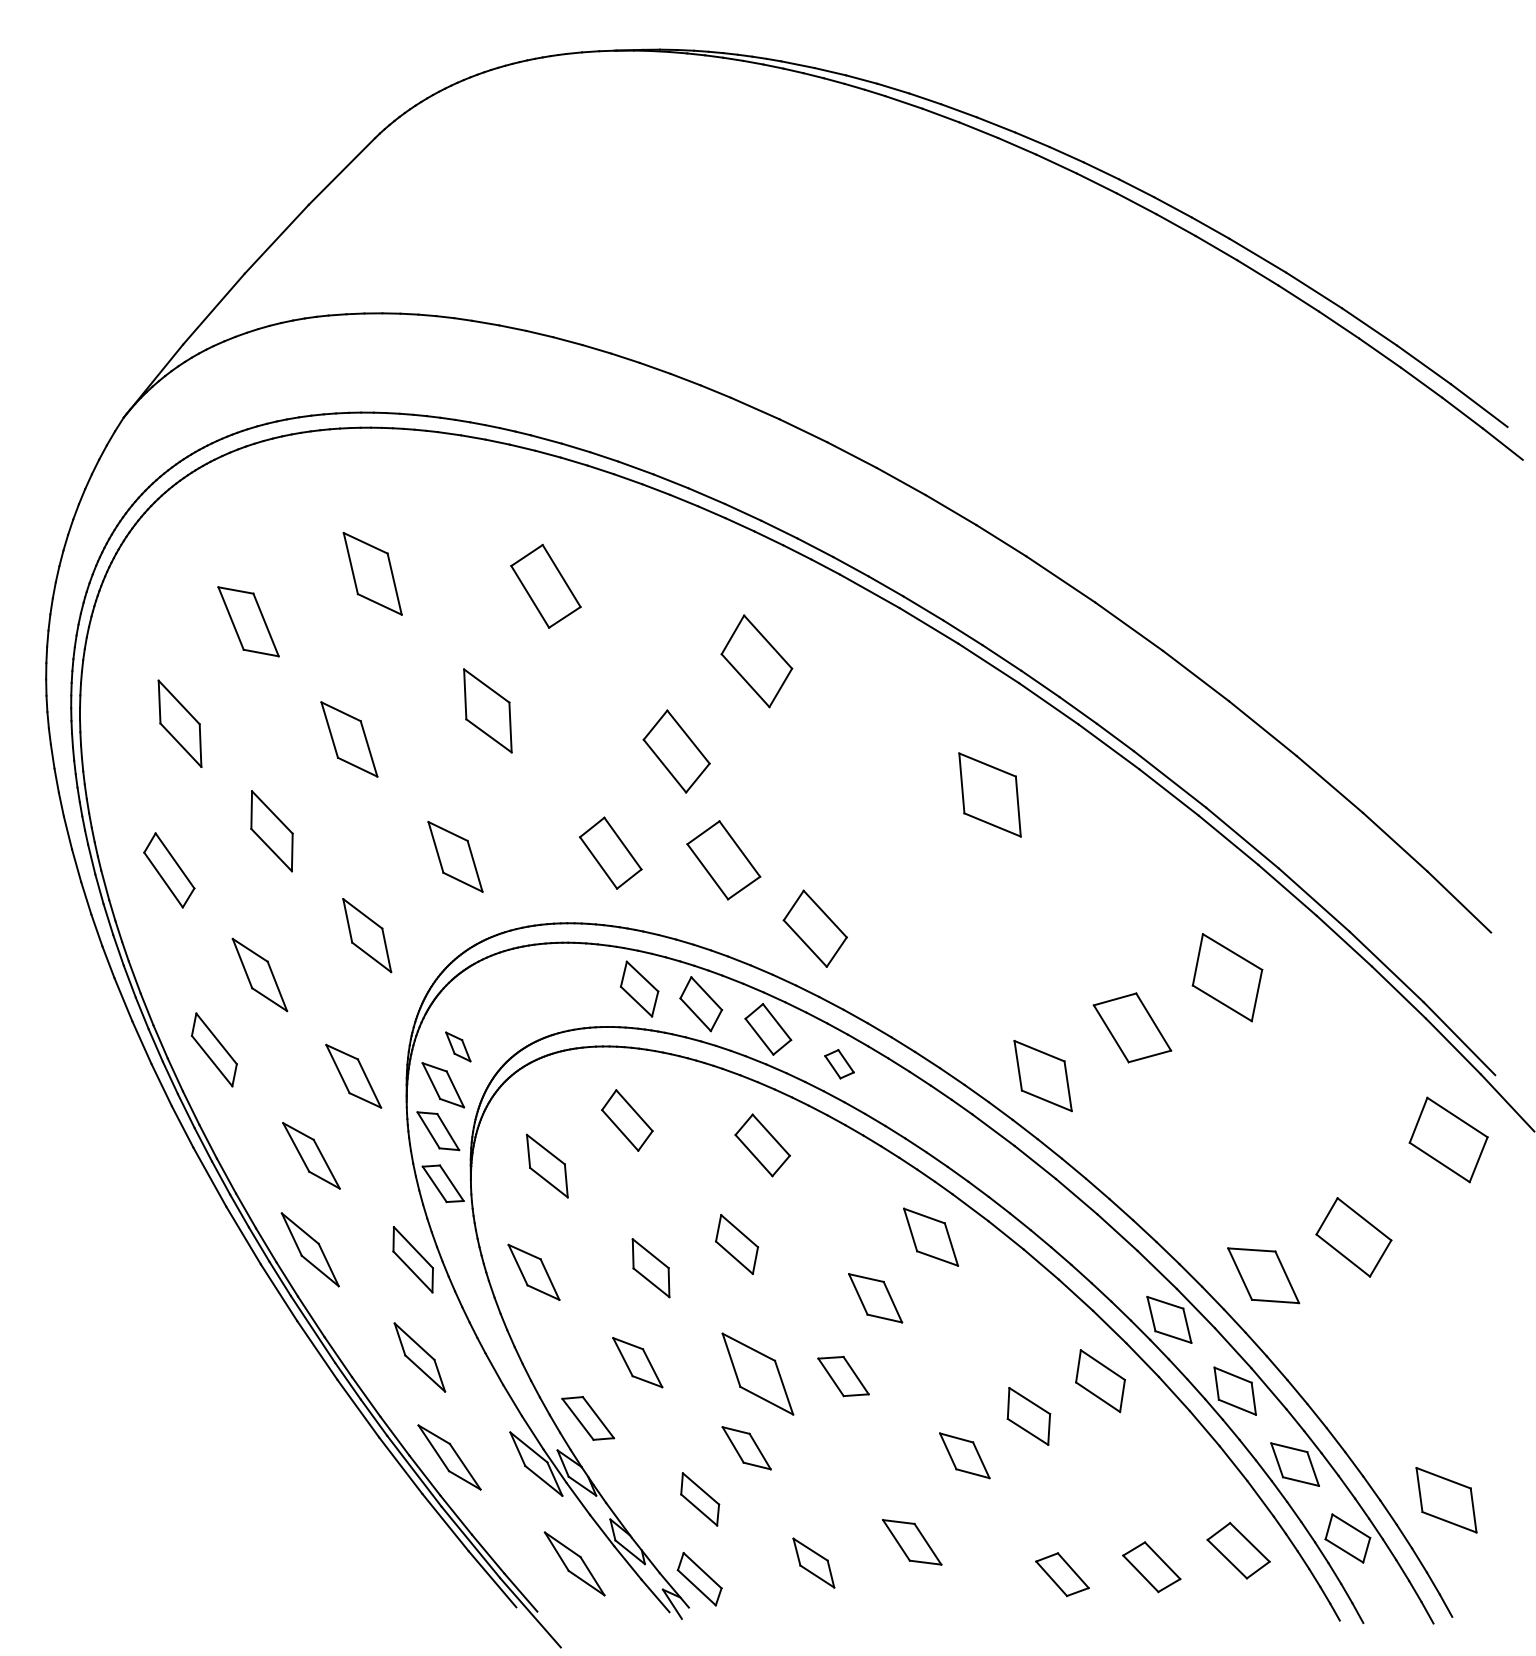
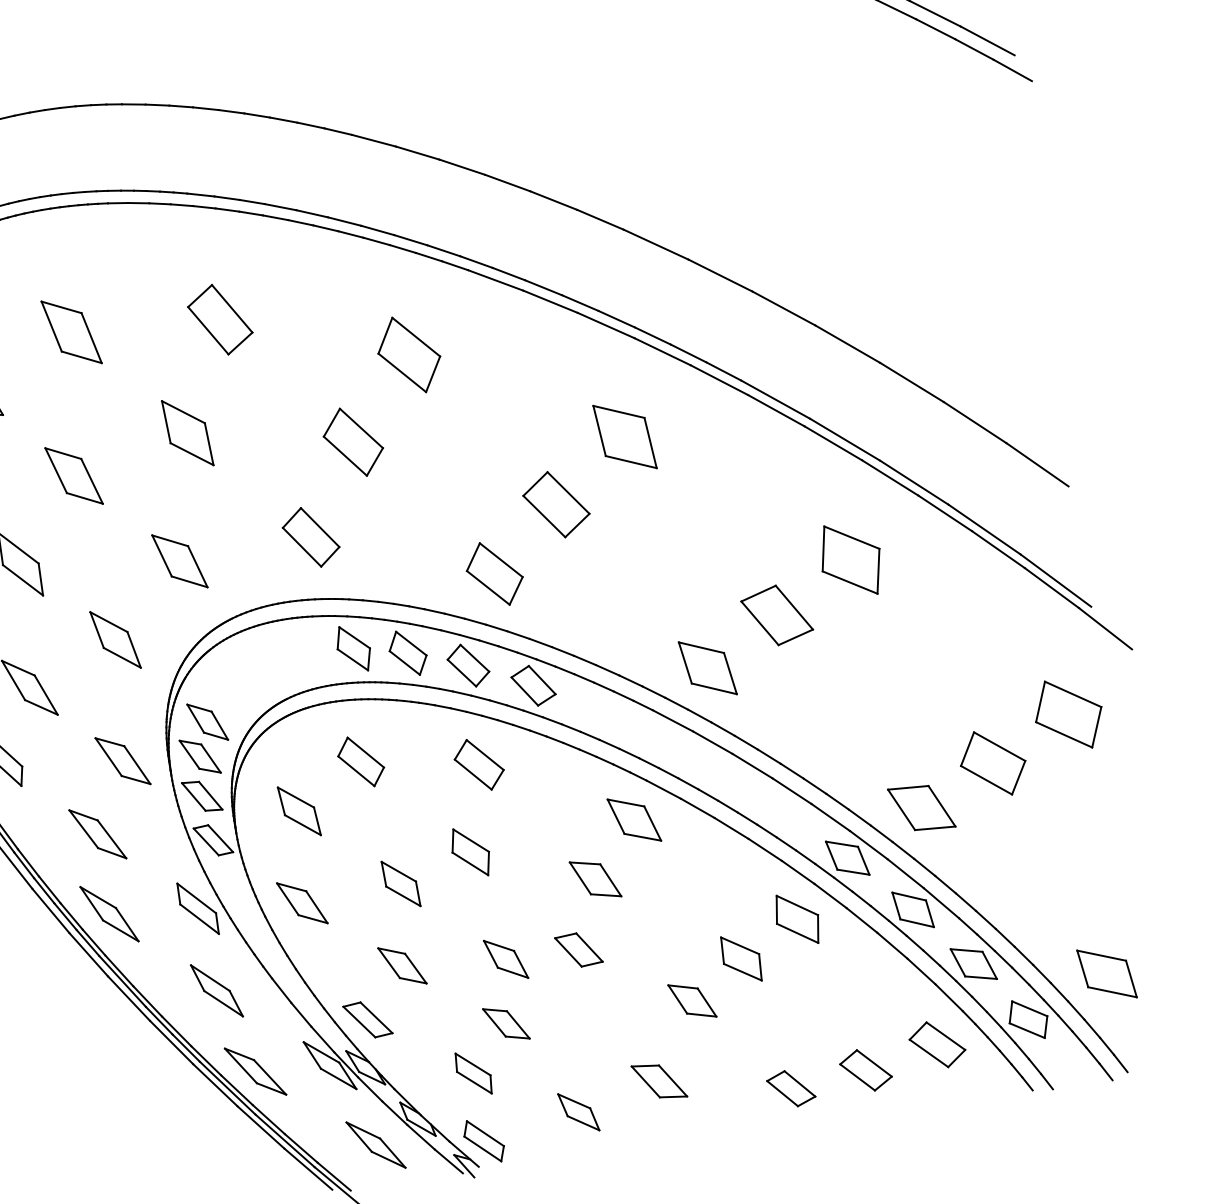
part: (723, 860) -> (556, 504), moved
part: (458, 1046) -> (207, 721), size x1.67
part: (839, 1063) -> (533, 685), size x1.67
part: (1448, 1139) -> (1068, 714), moved
part: (758, 1373) -> (506, 958), size x0.62

